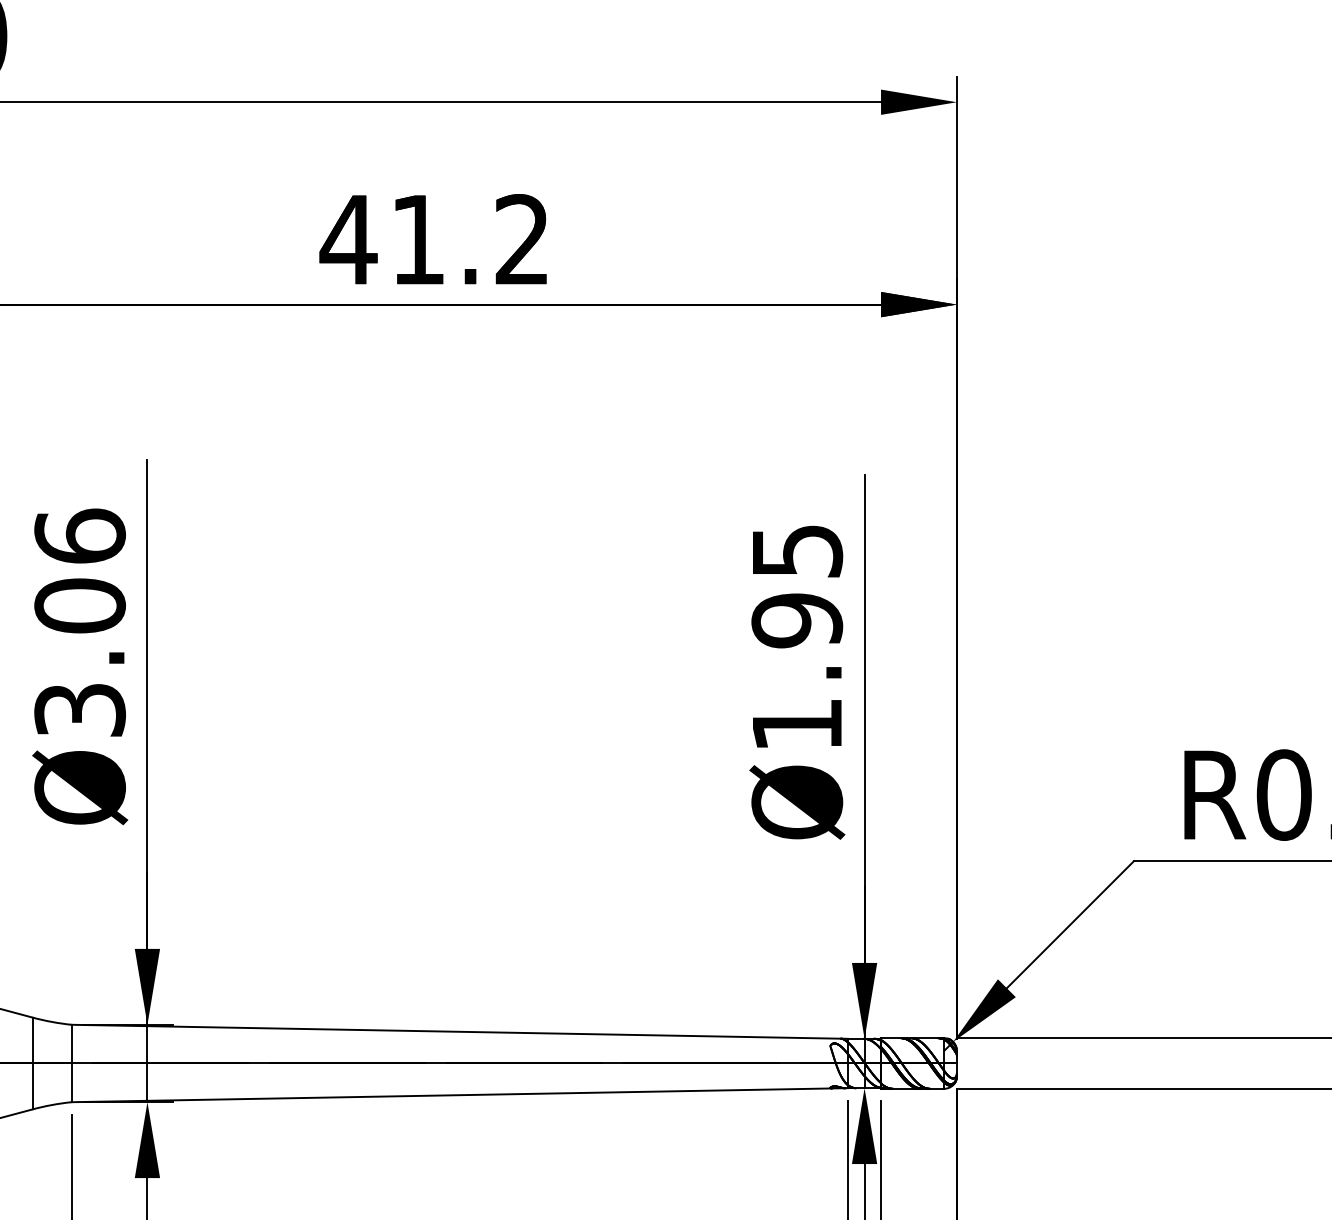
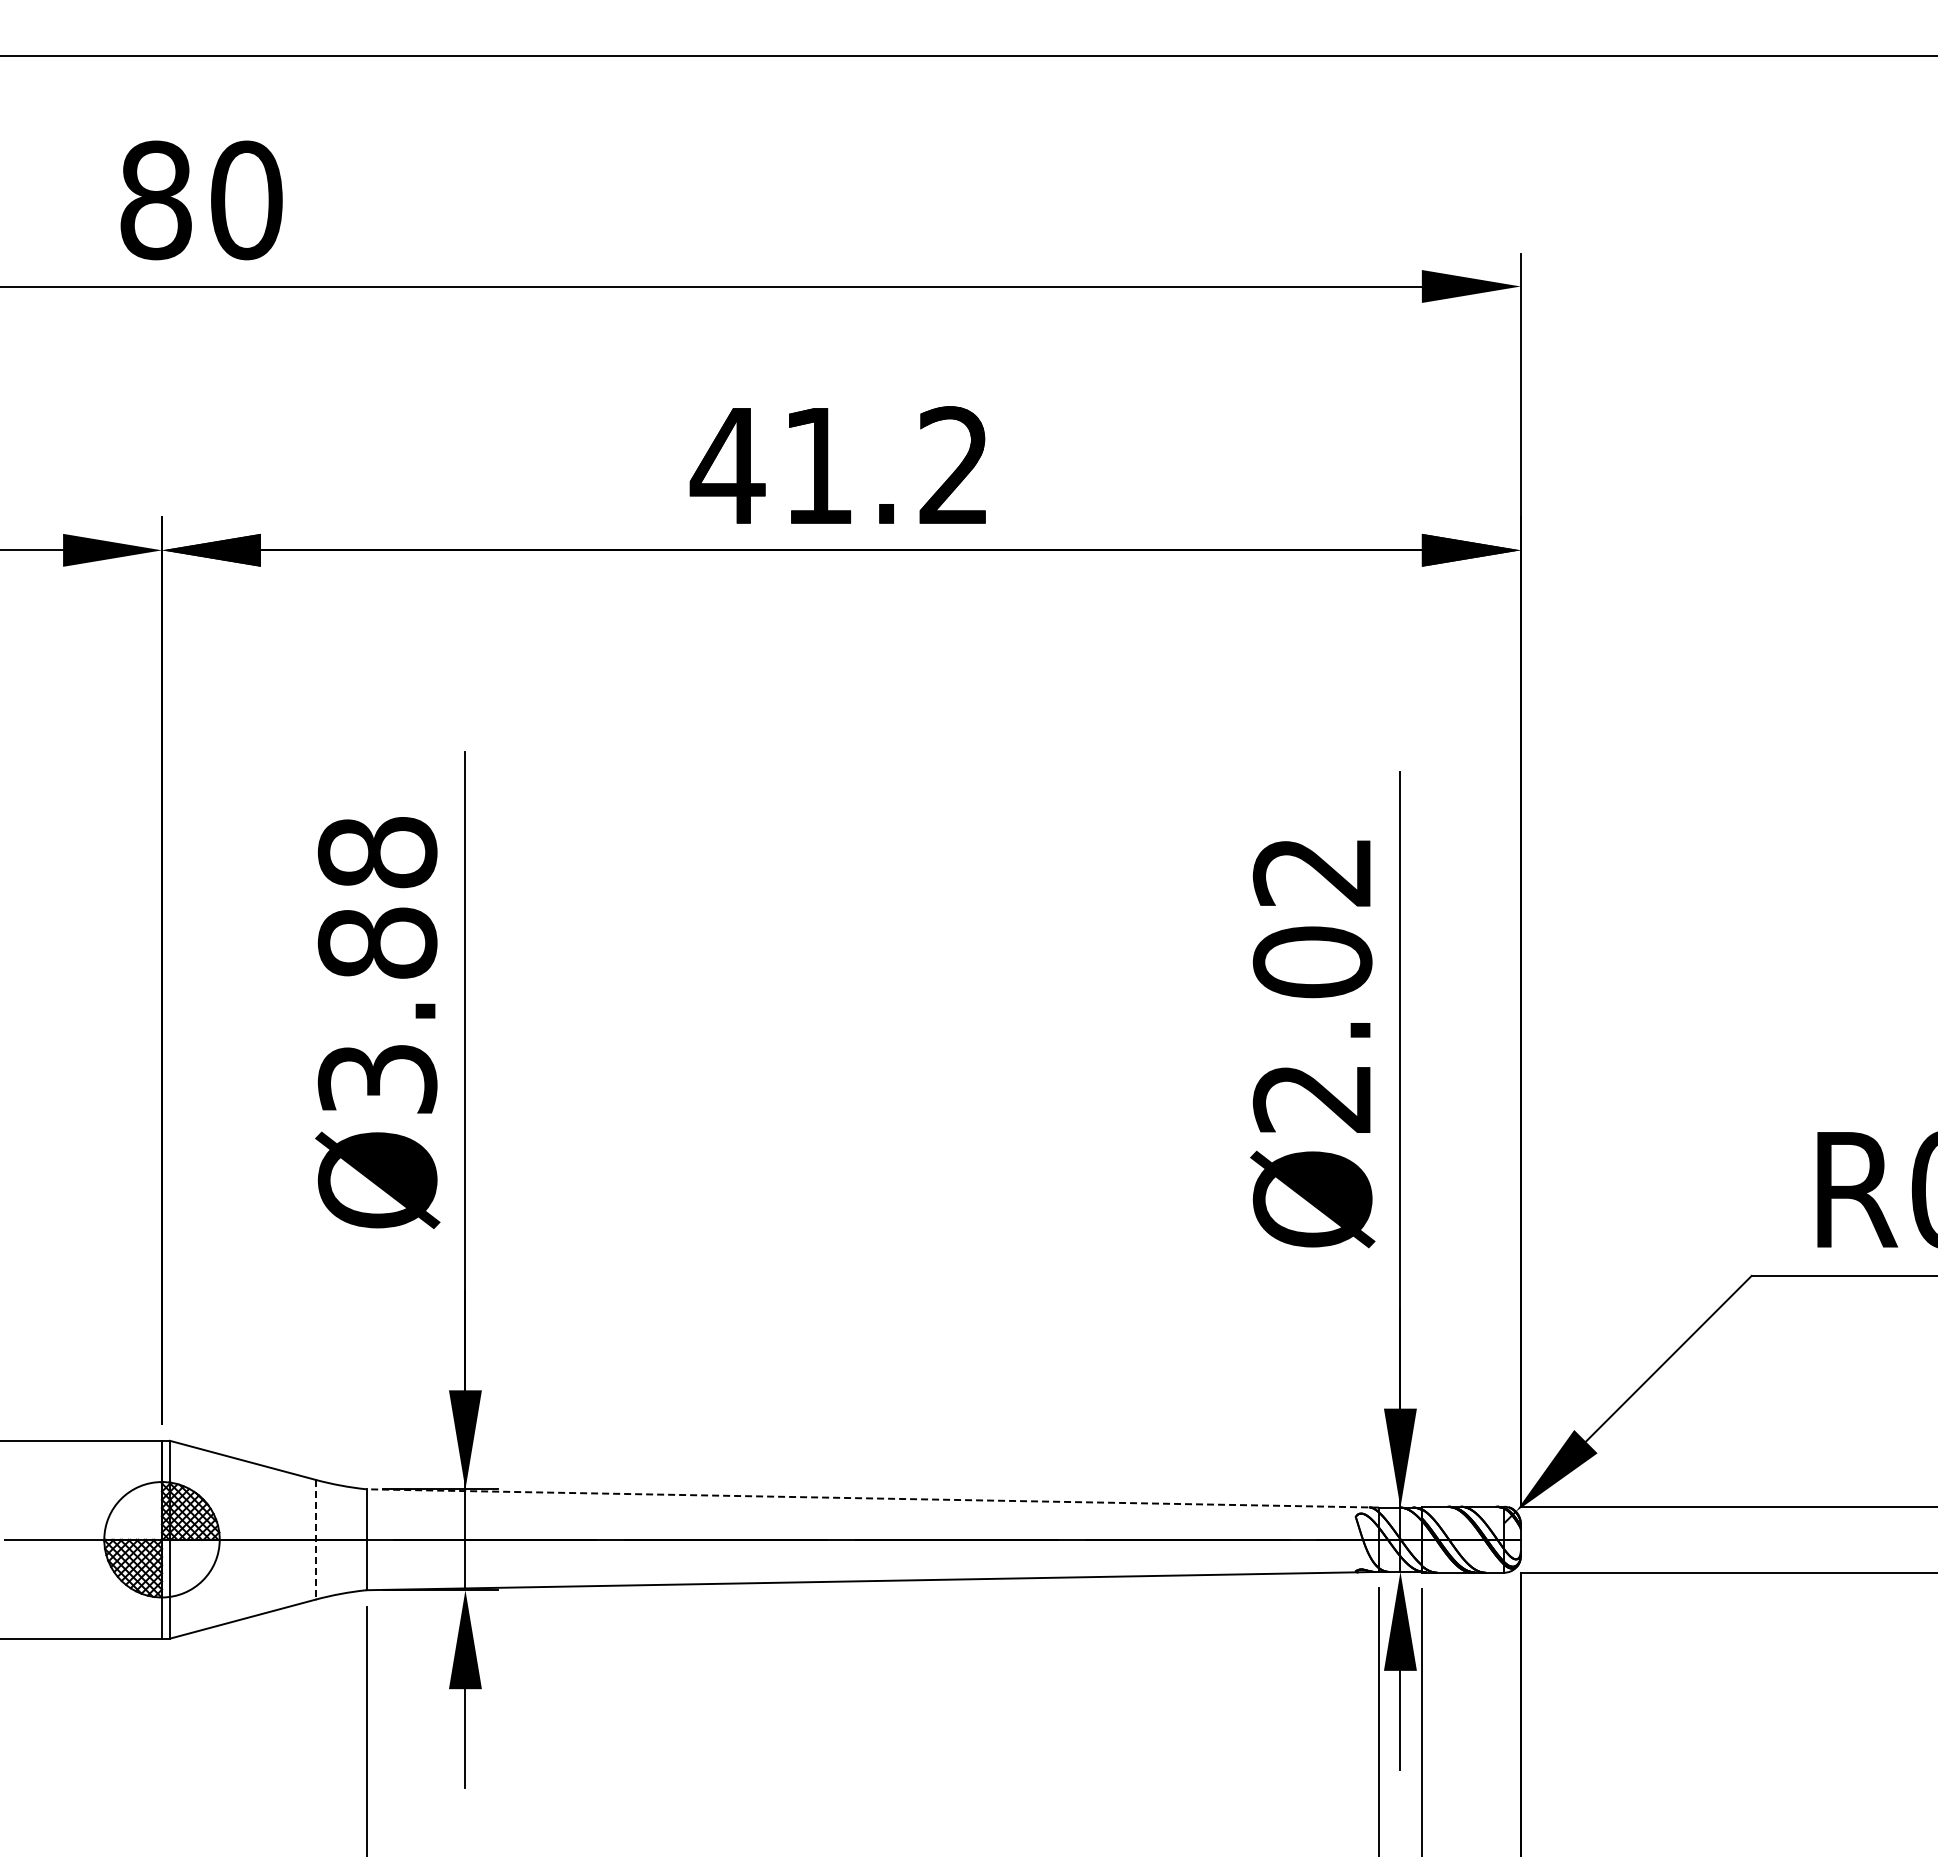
text: (79, 570) -> (377, 897), Ø3.06 -> Ø3.88
text: (797, 638) -> (1312, 985), Ø1.95 -> Ø2.02
line: (459, 1031) -> (872, 1498), solid -> dashed
line: (32, 1063) -> (315, 1539), solid -> dashed

